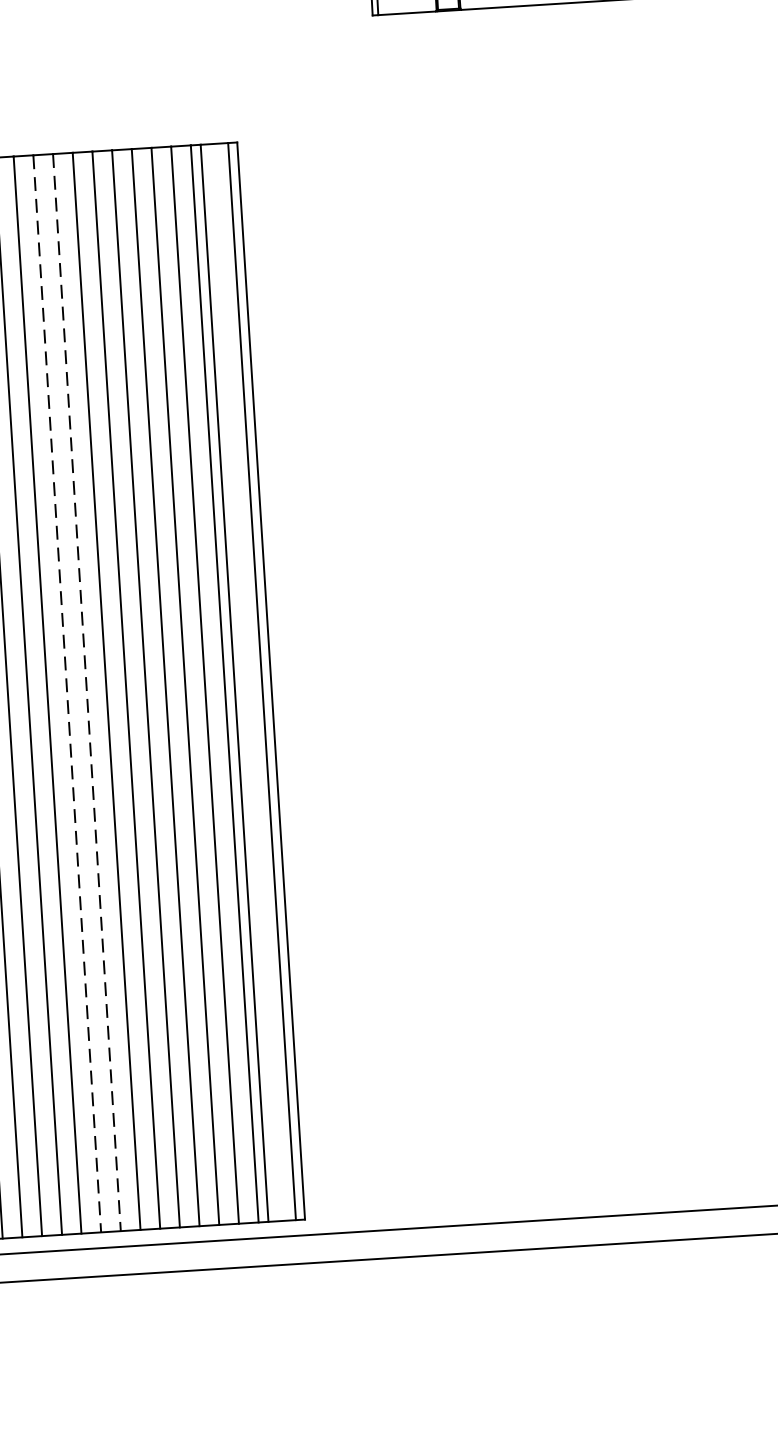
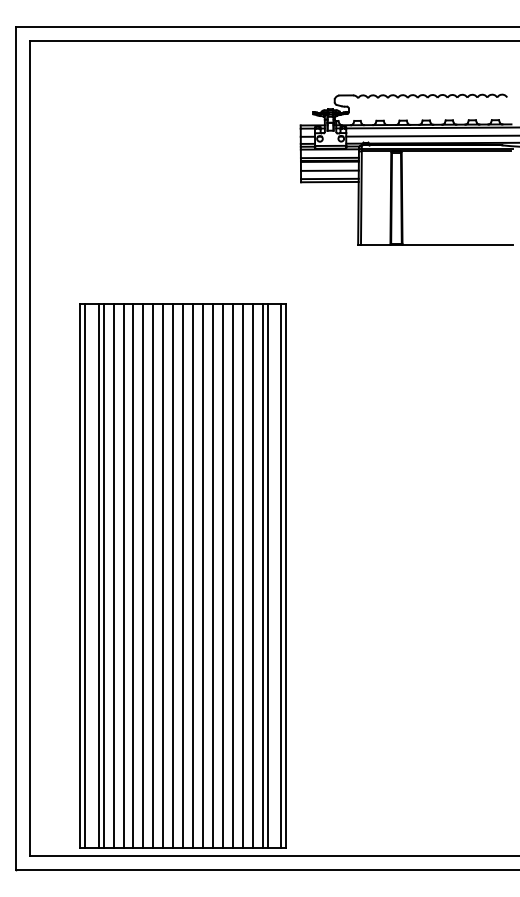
line: (87, 693) -> (193, 576), dashed -> solid
line: (68, 694) -> (183, 576), dashed -> solid

